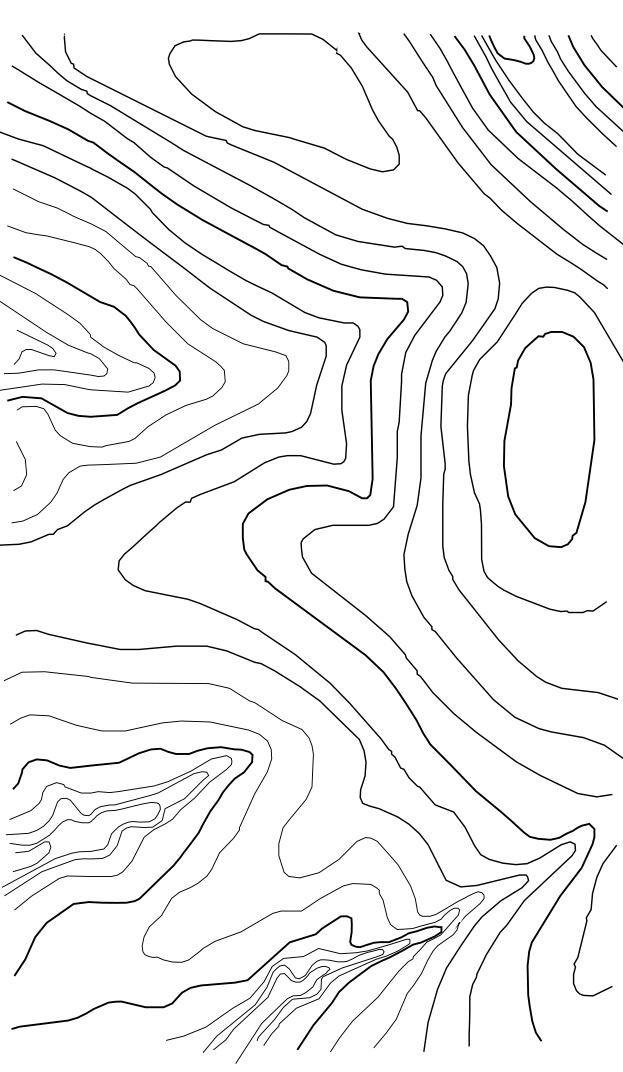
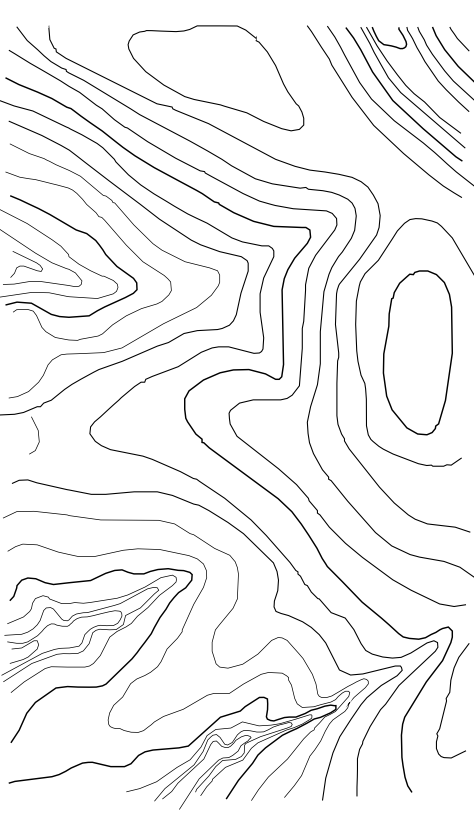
curve: (467, 172) -> (355, 131), removed
part: (549, 439) -> (418, 352), moved
line: (25, 465) -> (38, 435), moved

